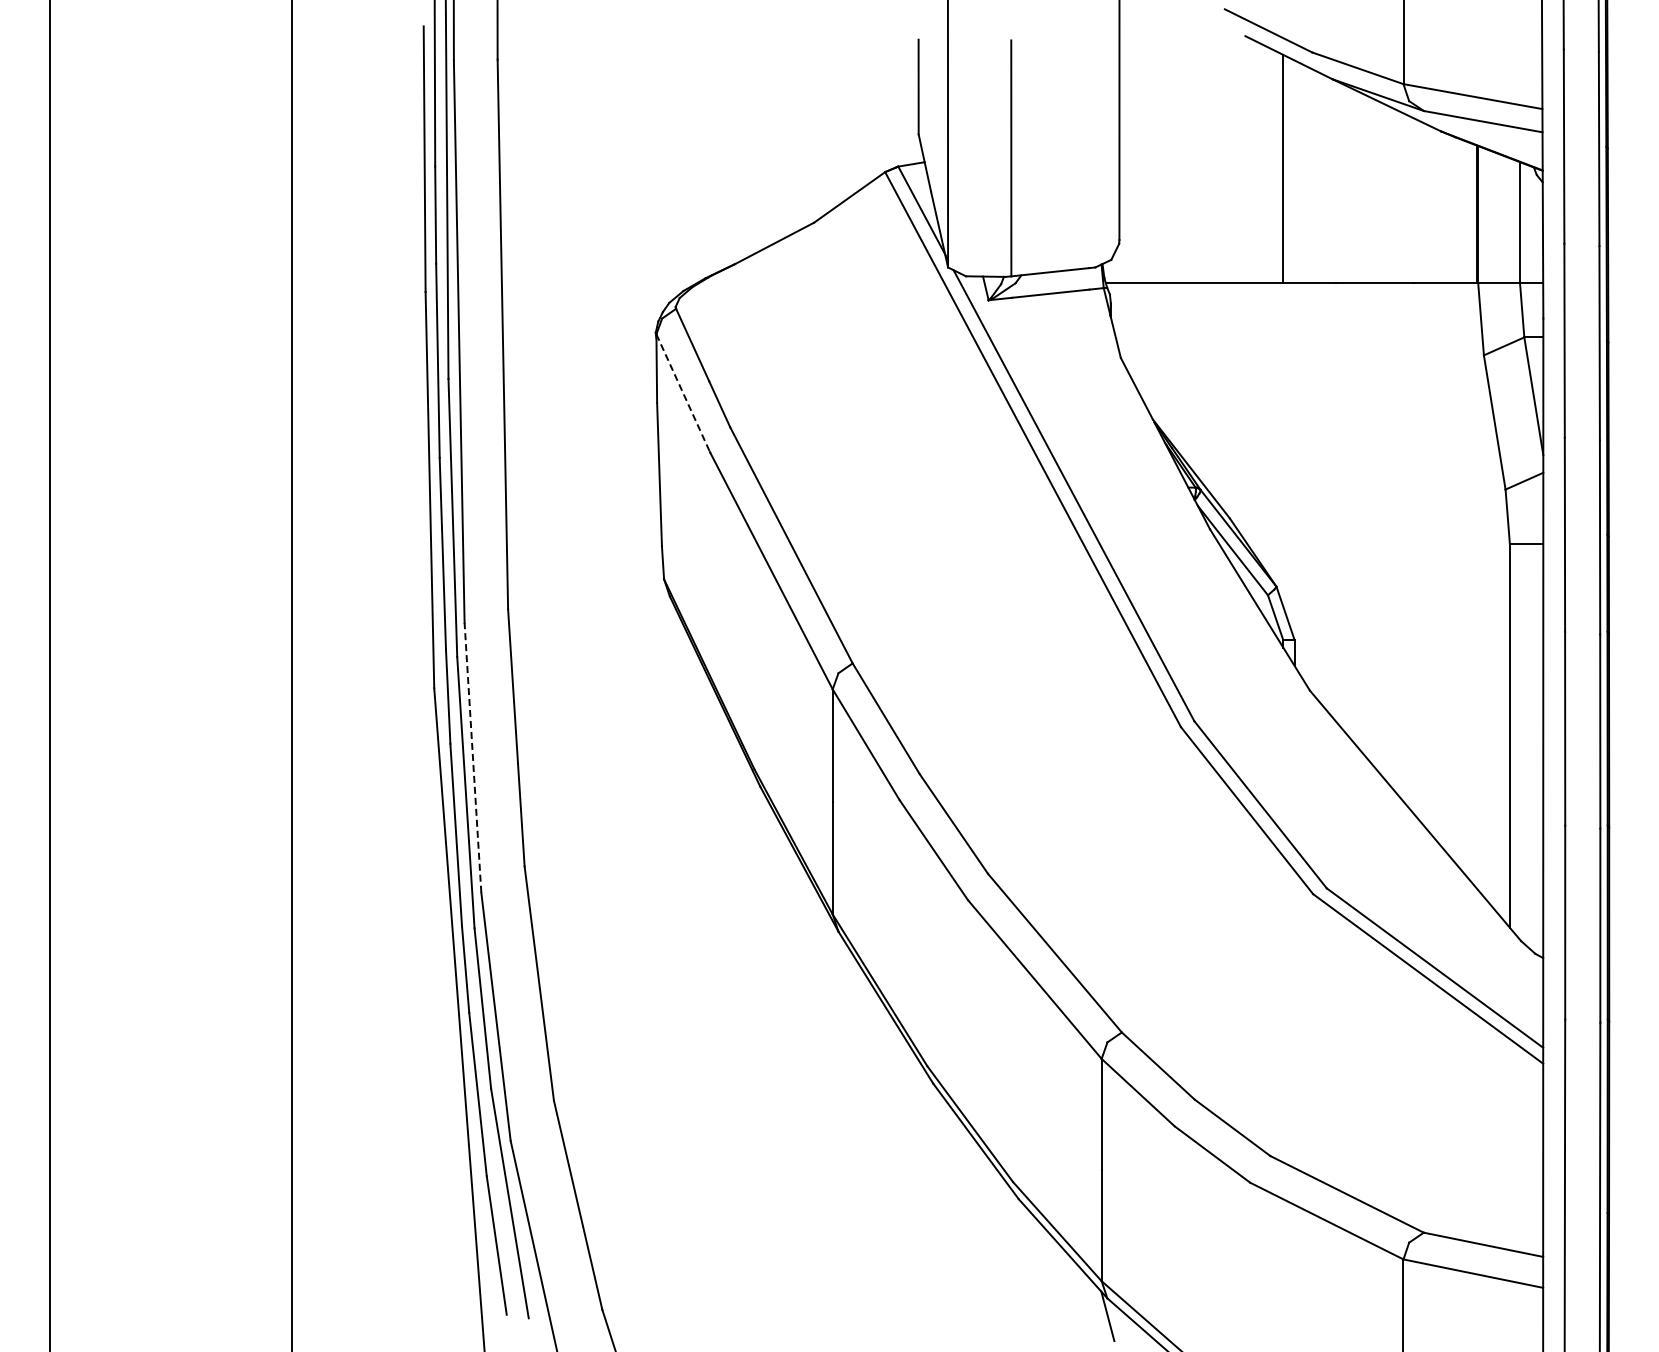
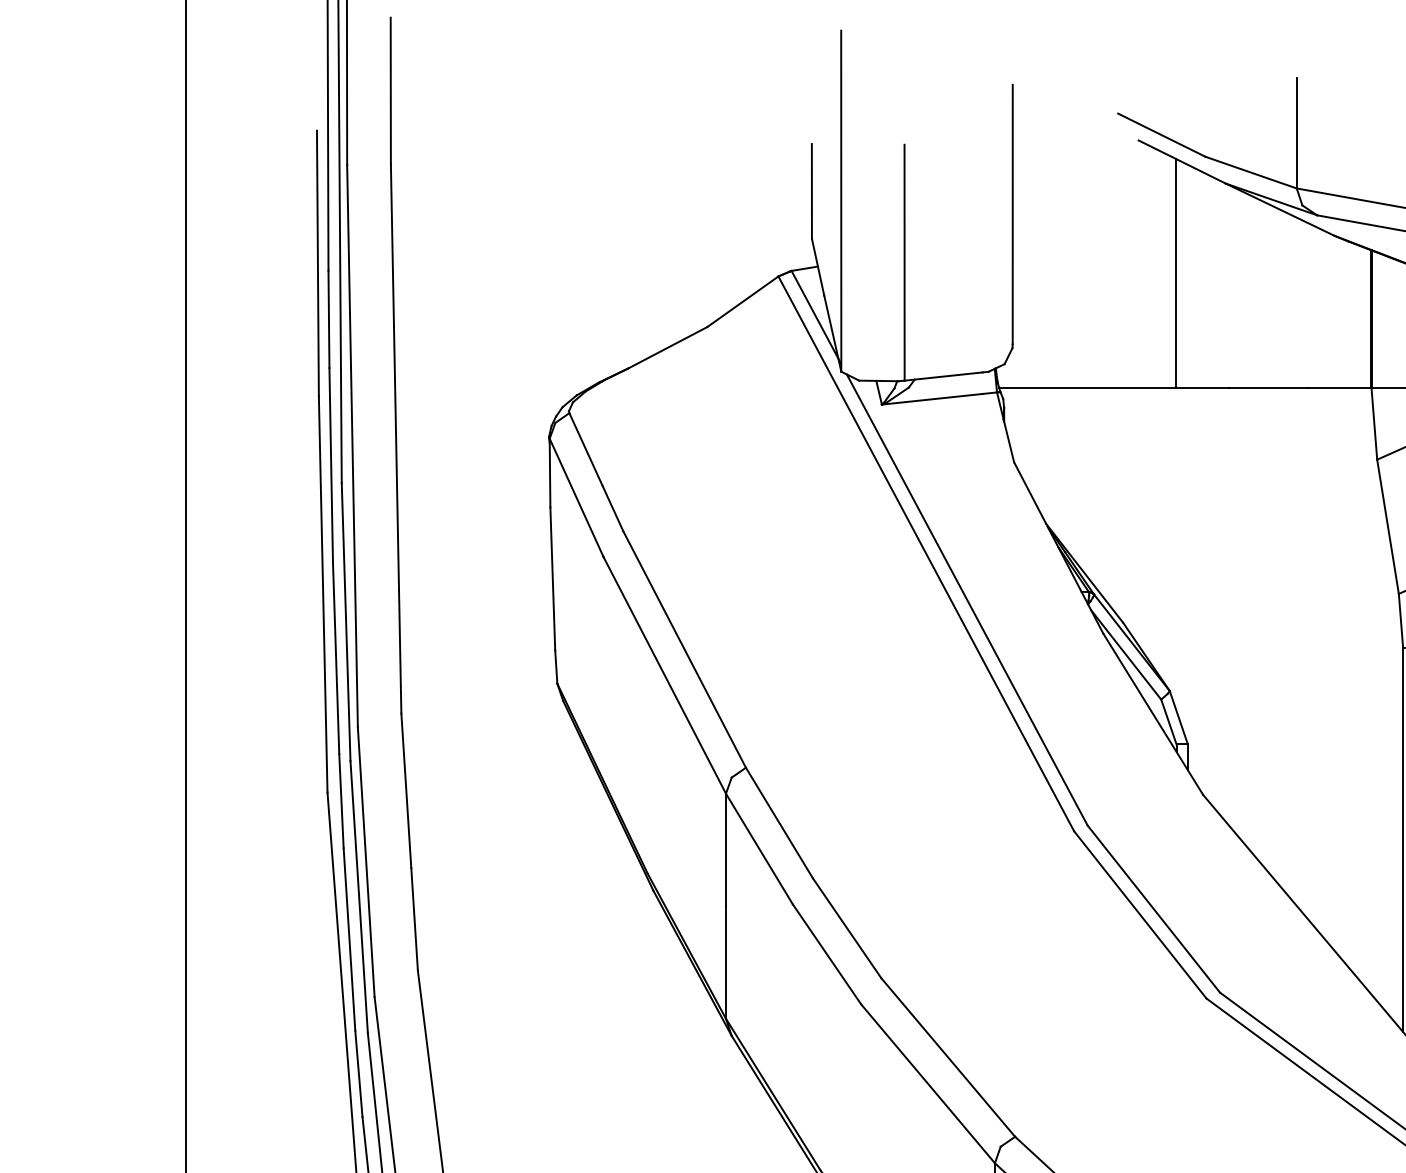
line: (683, 393) -> (576, 497), dashed -> solid
line: (472, 757) -> (365, 861), dashed -> solid

